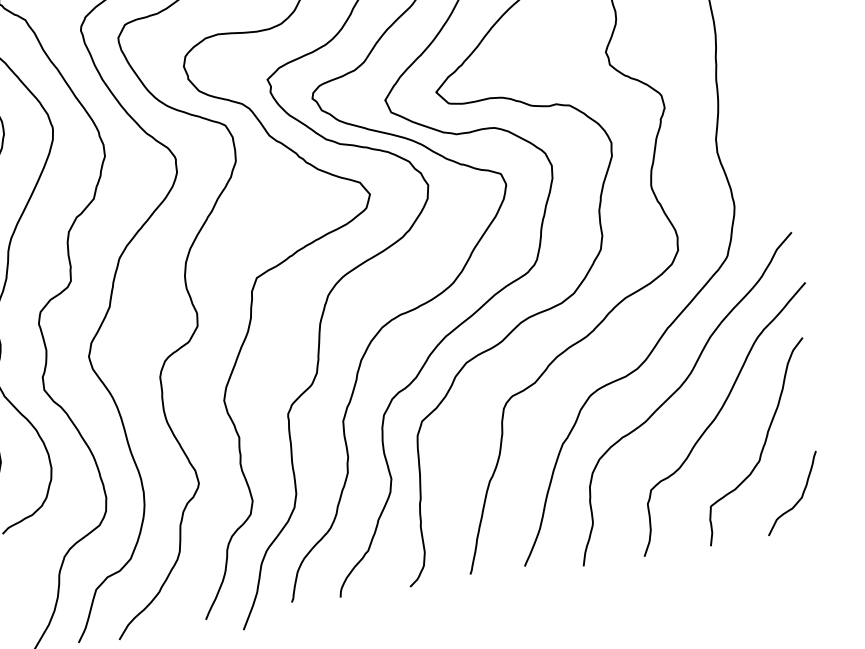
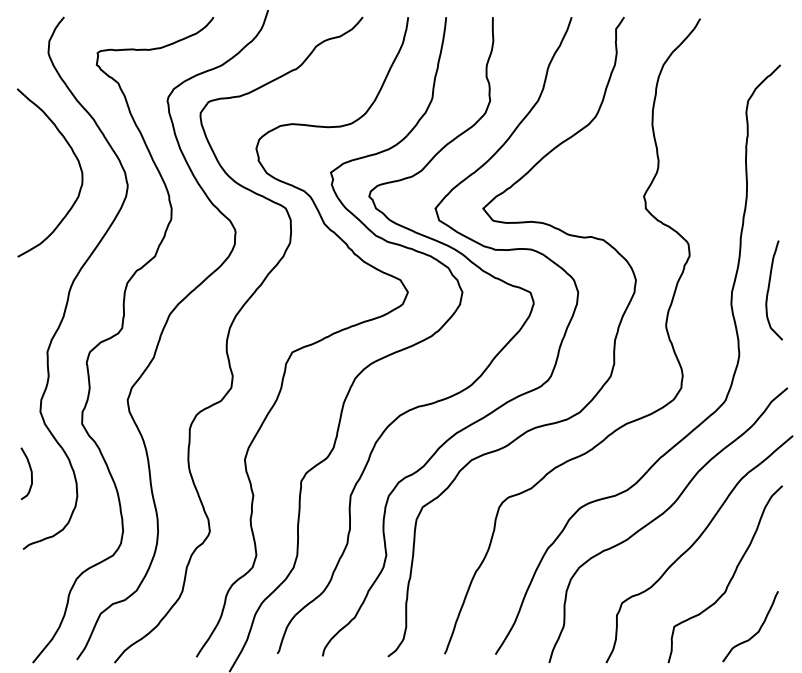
curve: (755, 131) -> (769, 290), added

